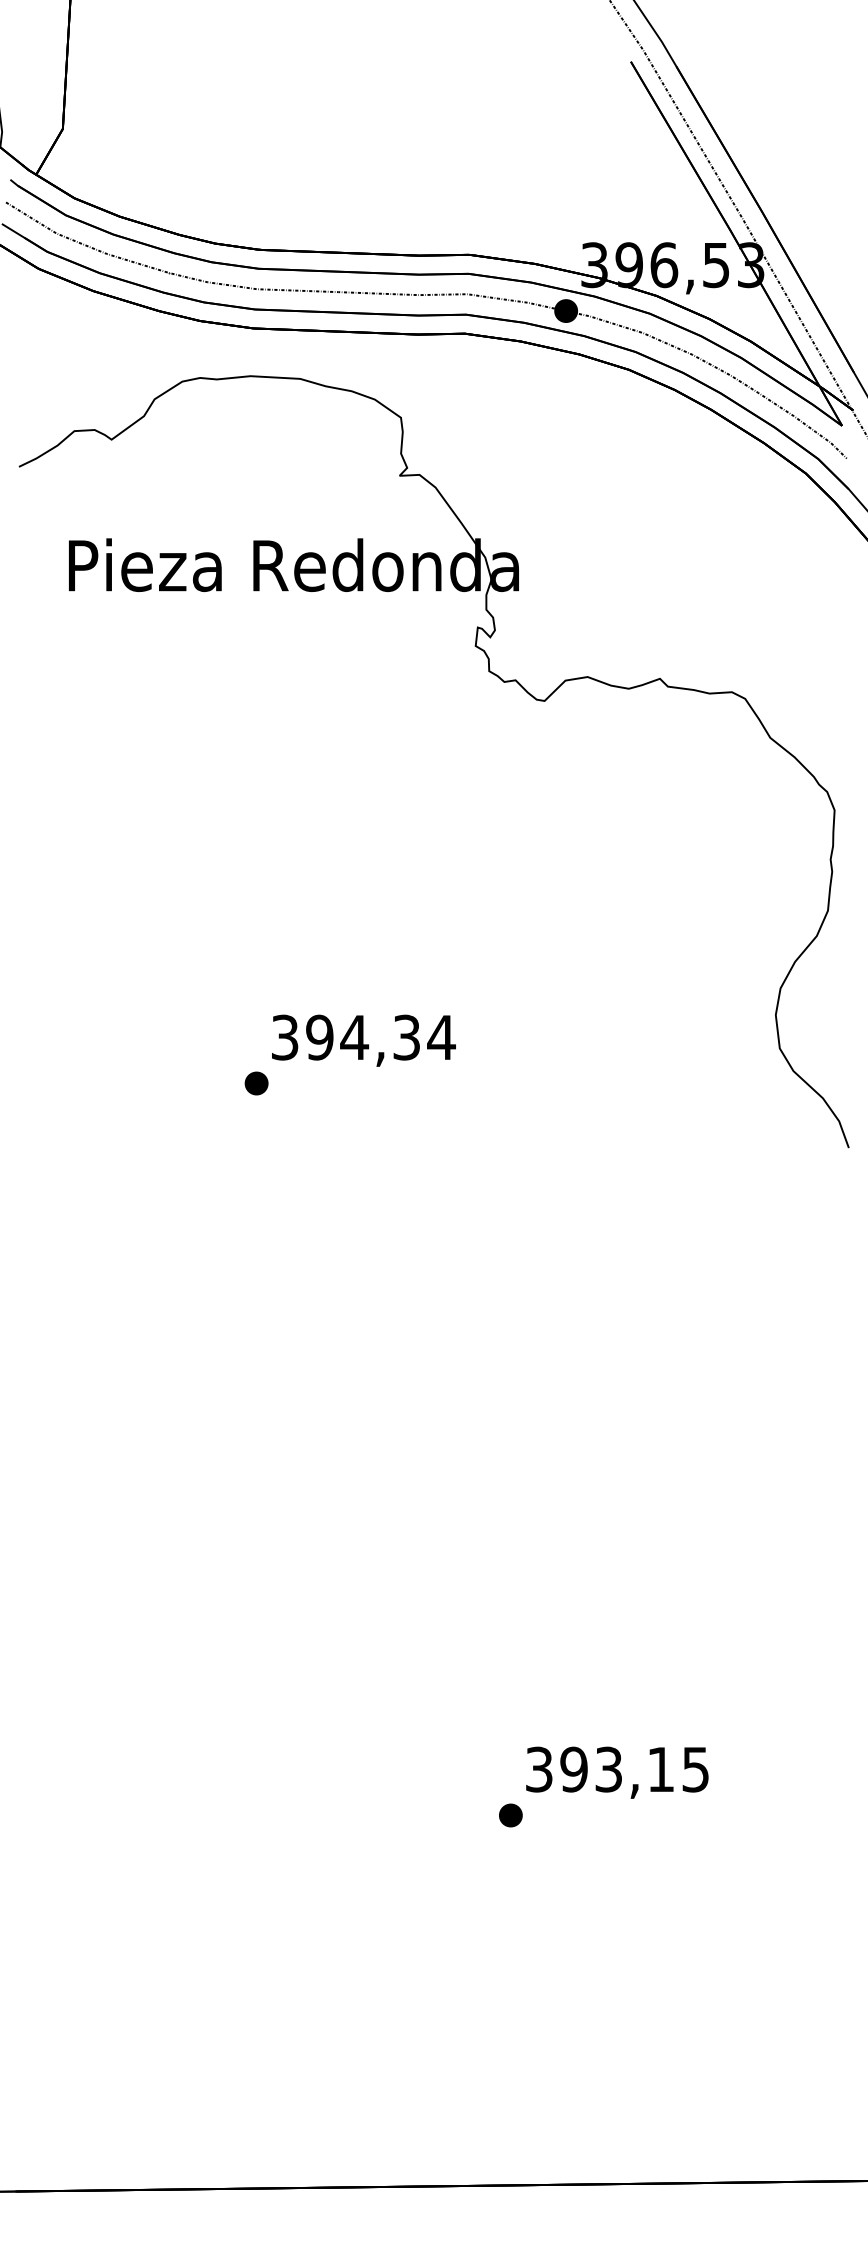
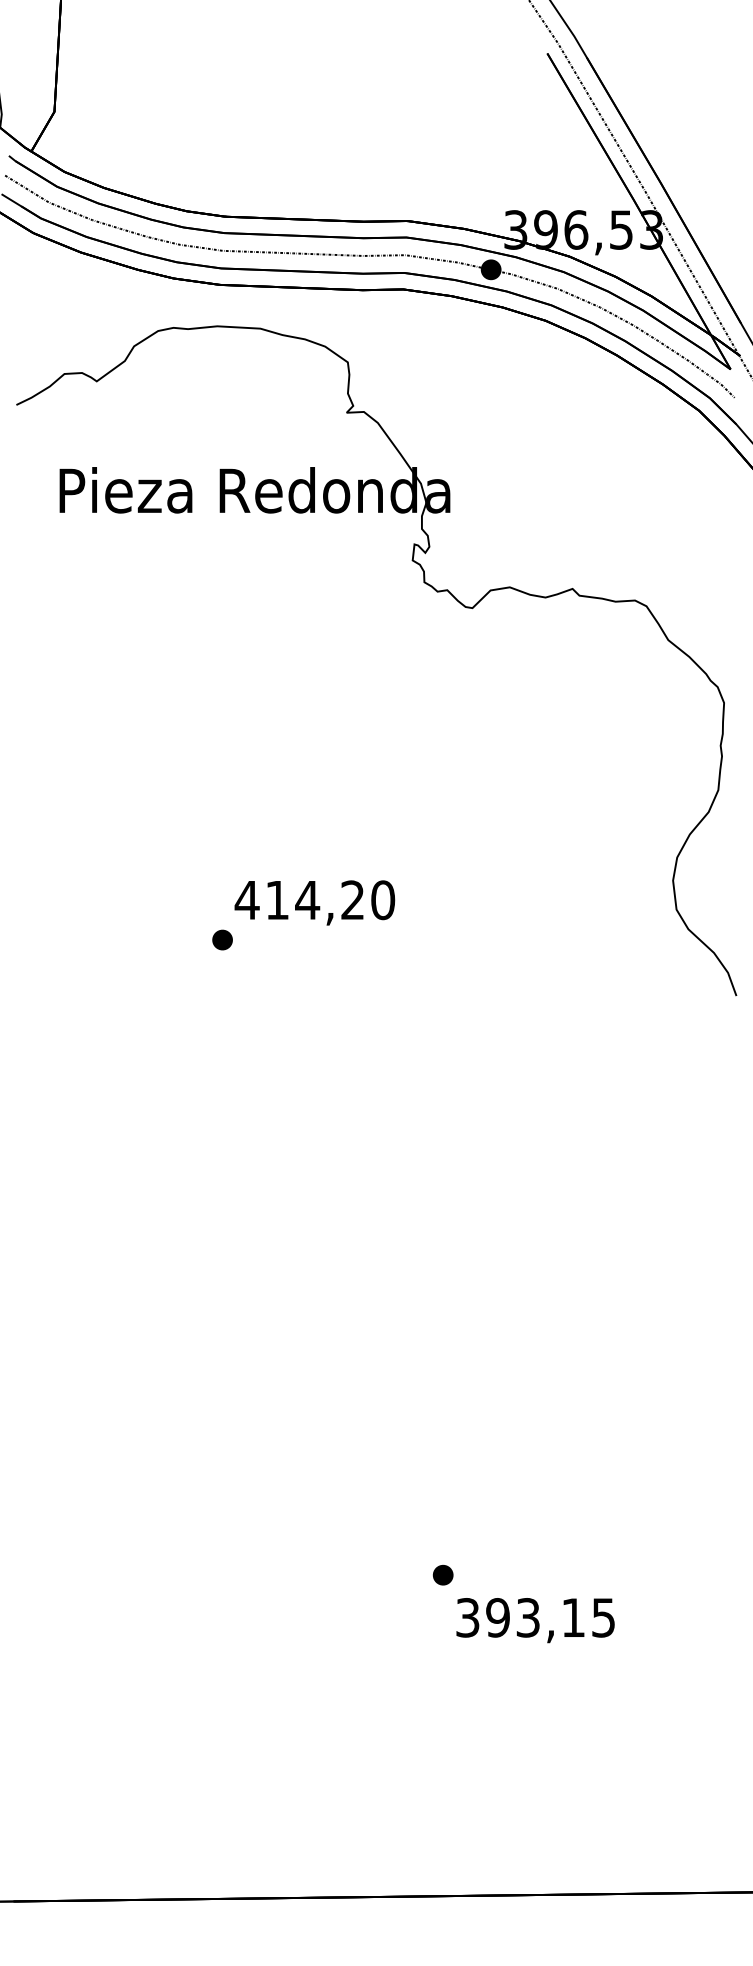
text: (362, 1037) -> (314, 900), 394,34 -> 414,20
text: (617, 1772) -> (535, 1620), moved

